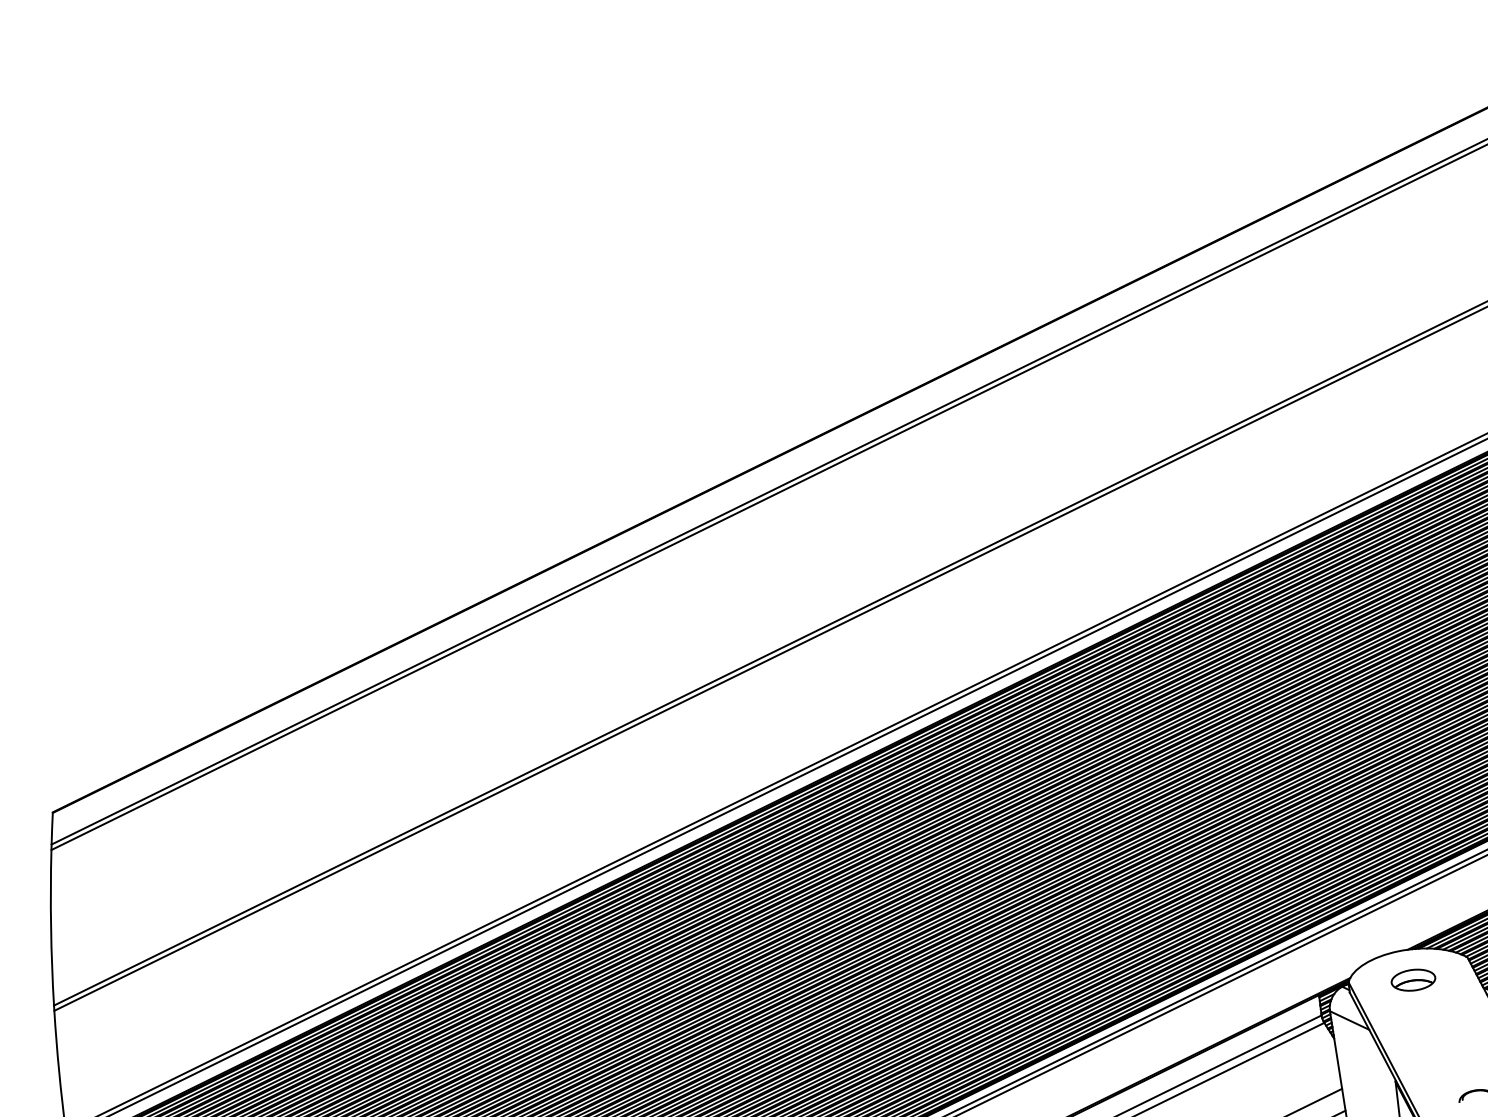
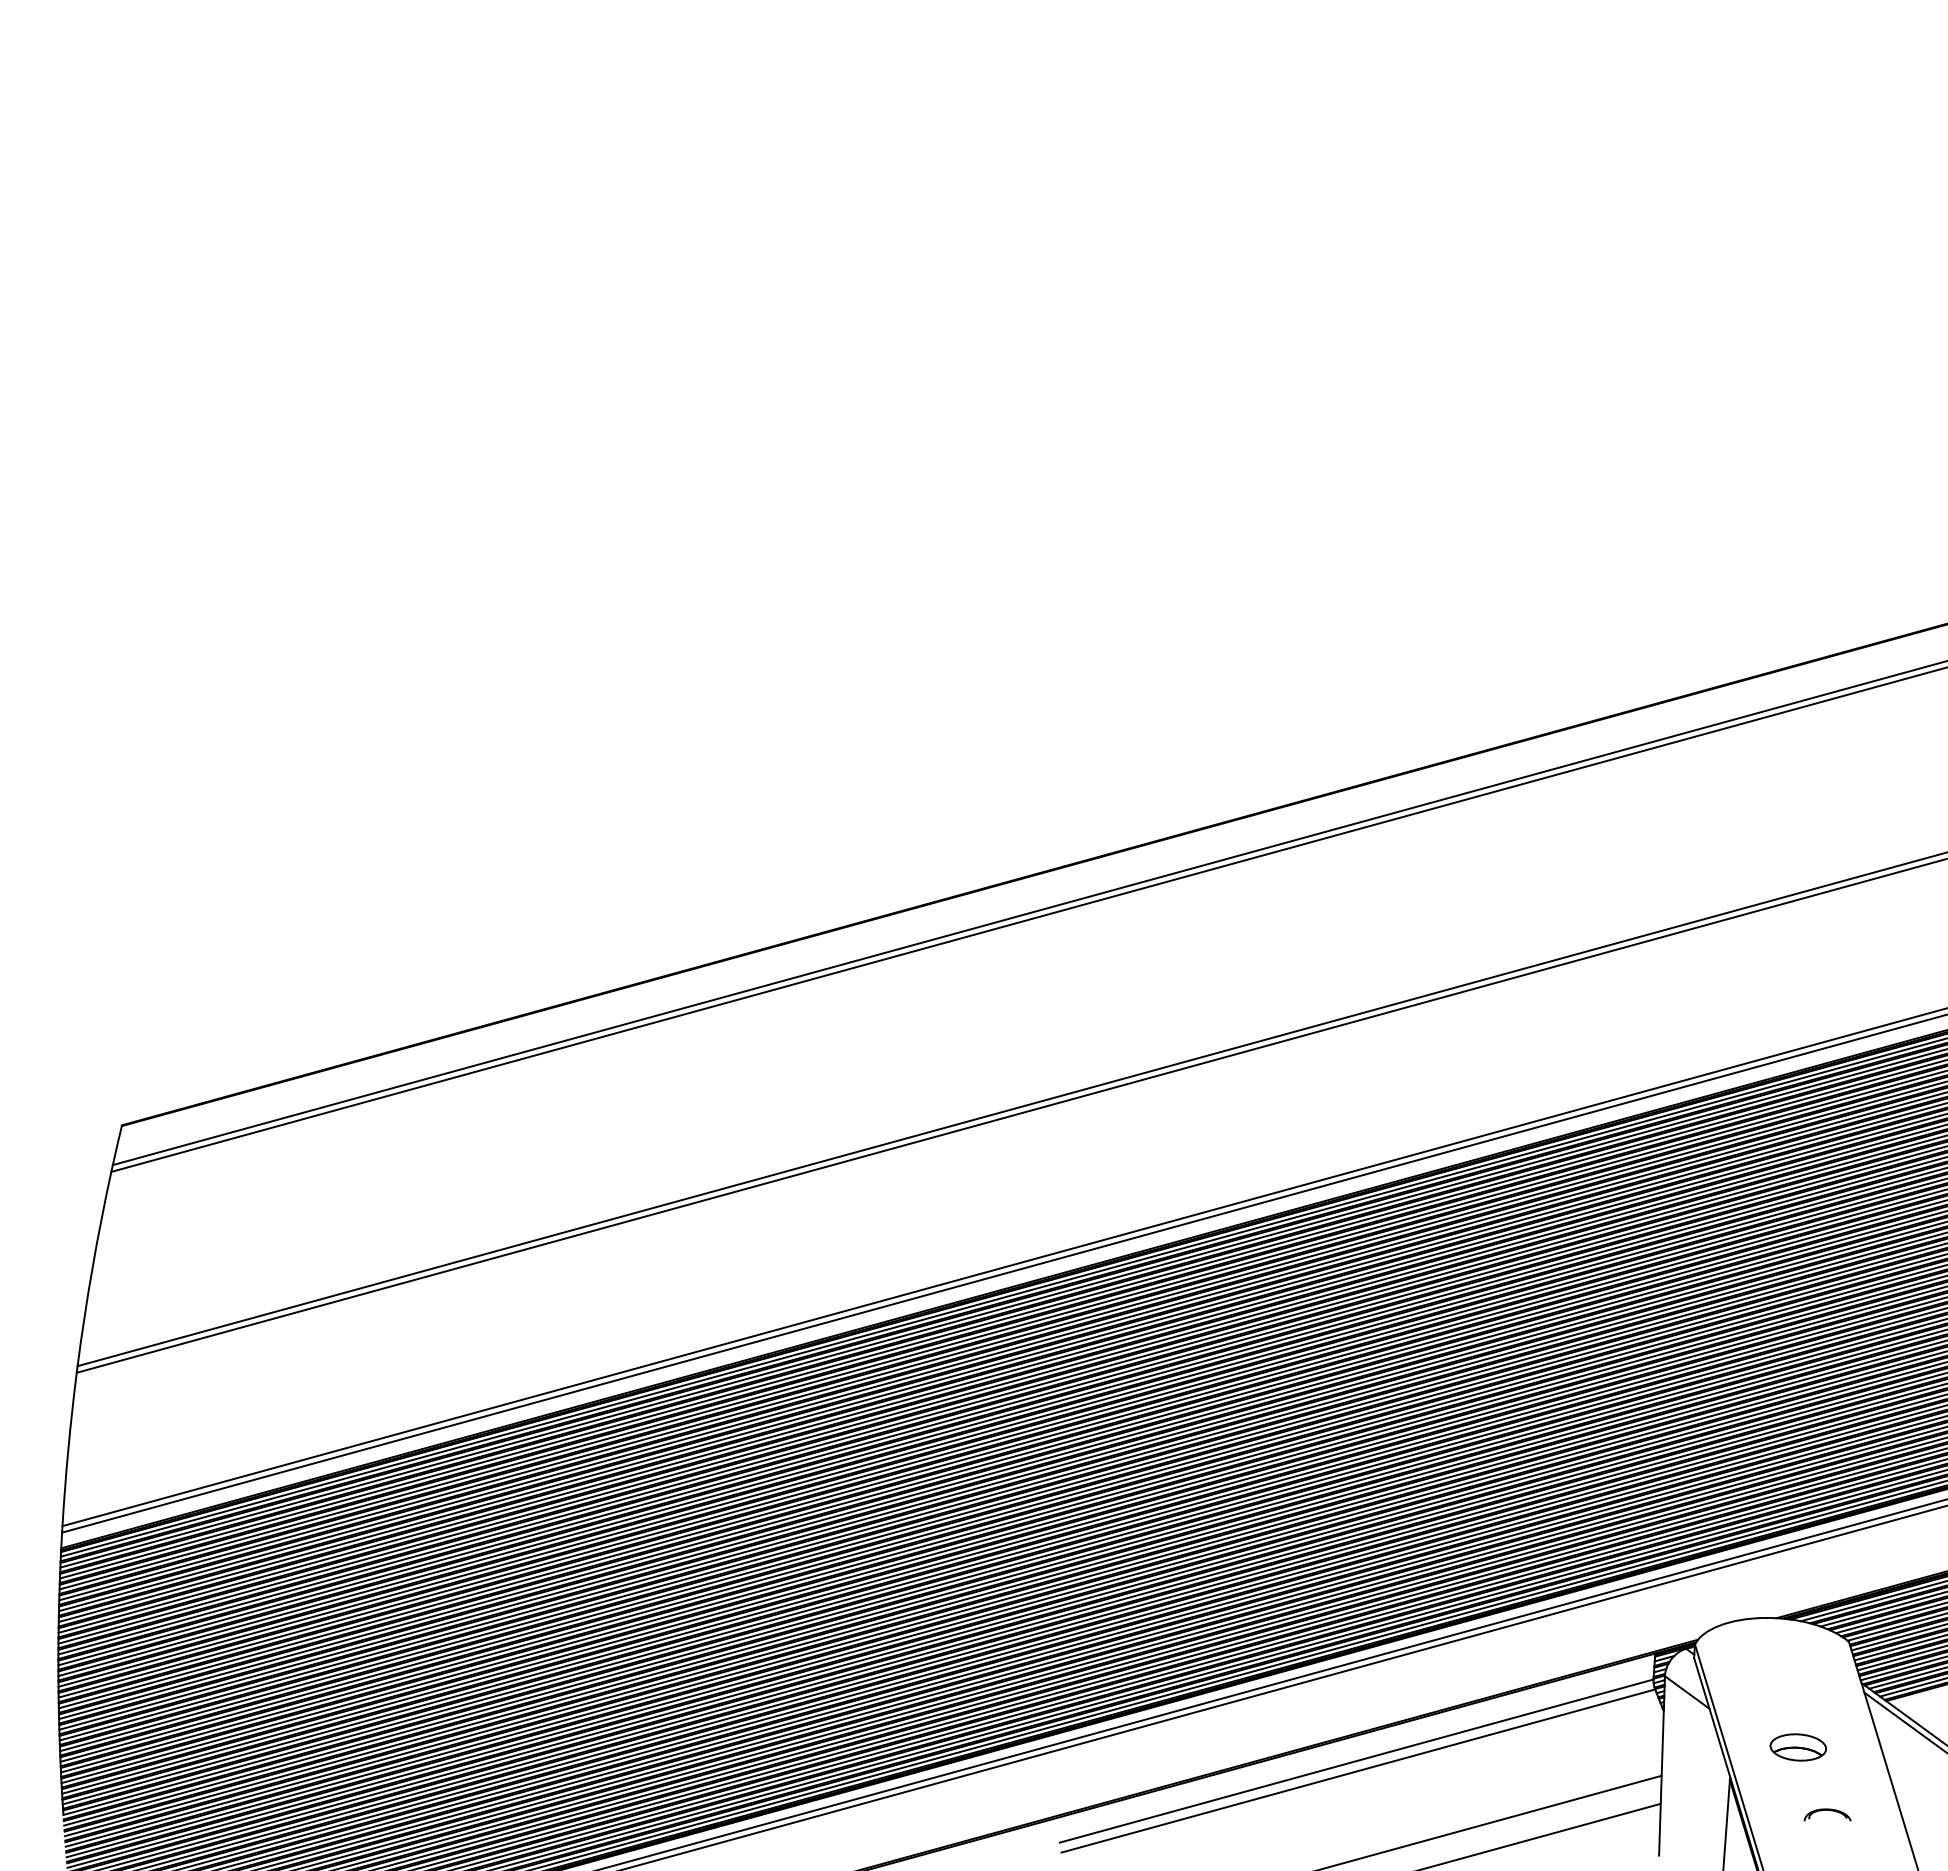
part: (1412, 980) -> (1797, 1747), moved

